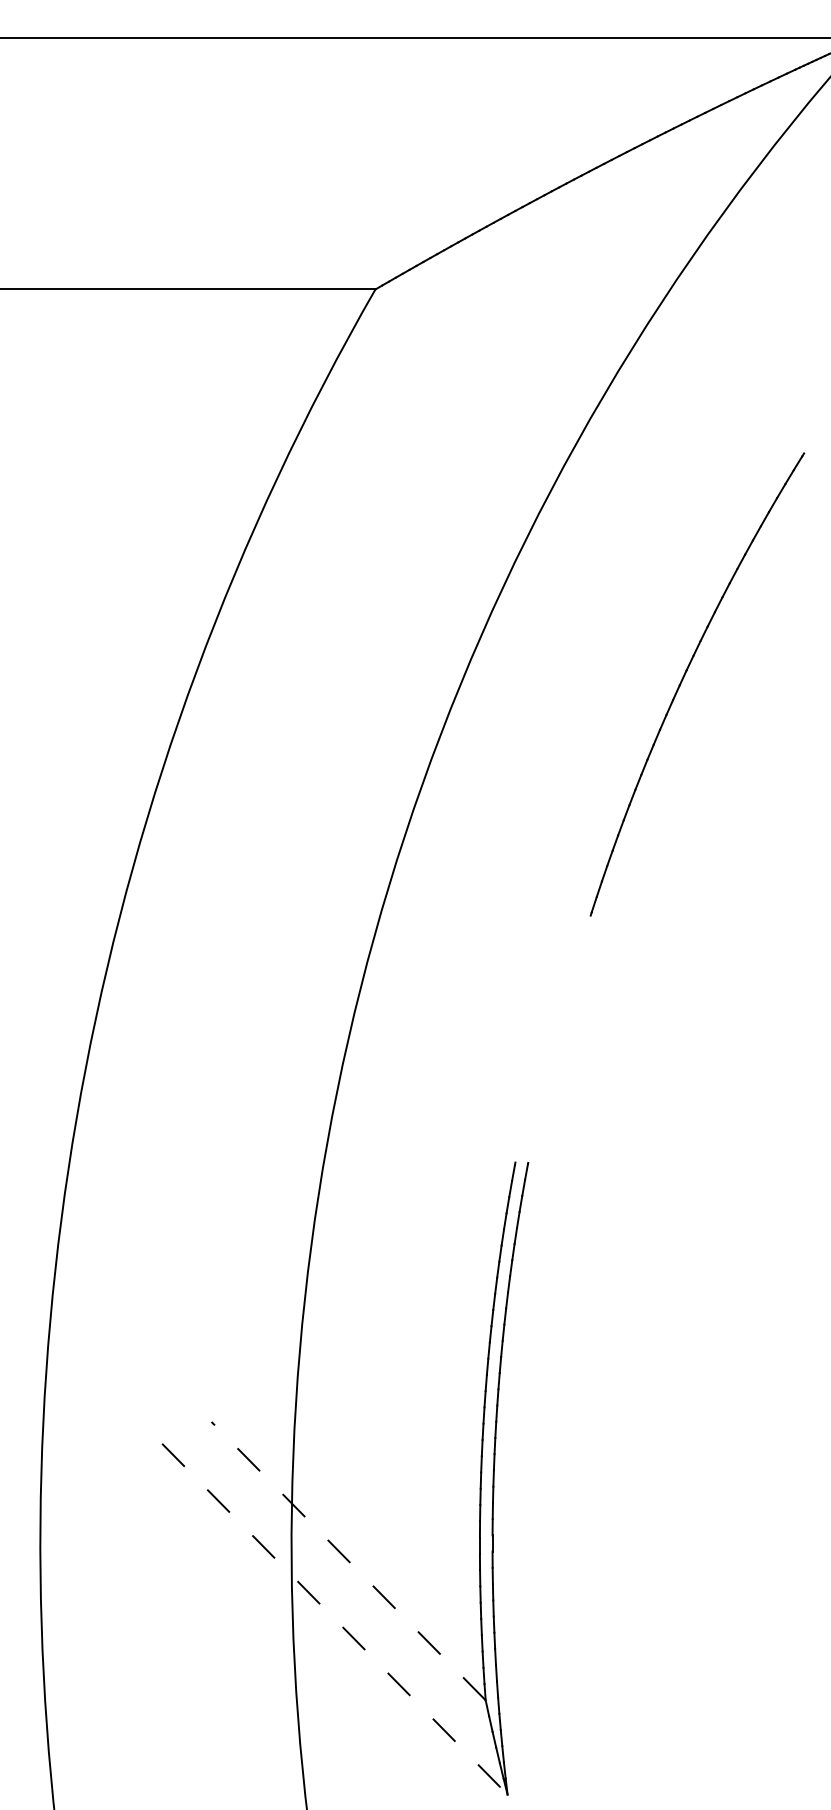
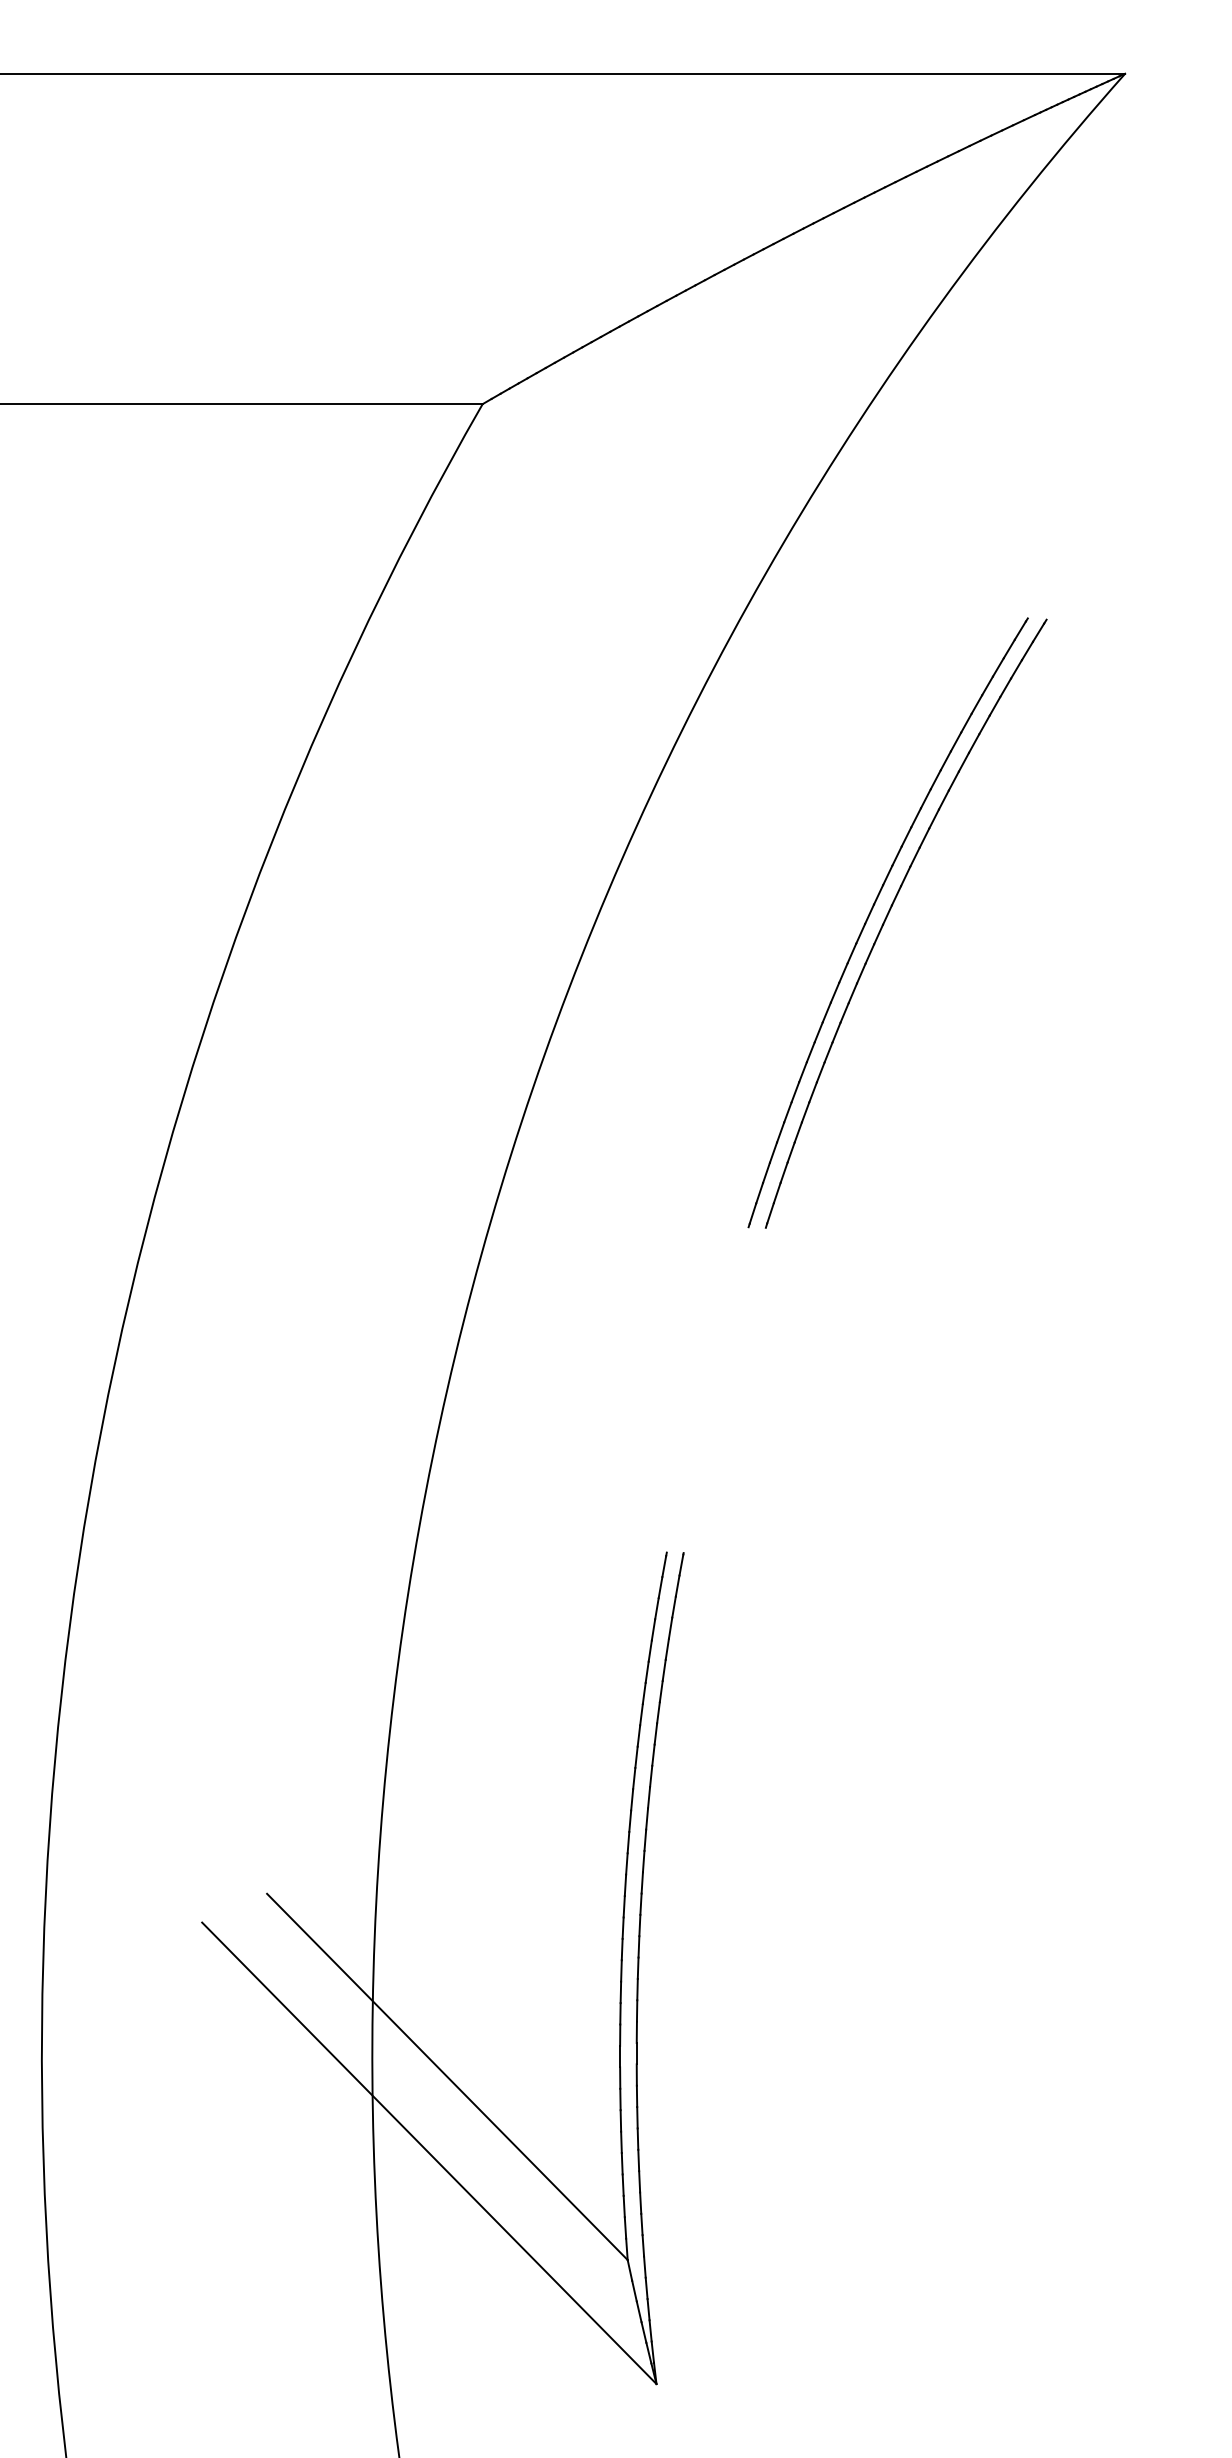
part: (669, 679) -> (869, 917), added
line: (348, 1560) -> (447, 2076), dashed -> solid
line: (335, 1619) -> (429, 2153), dashed -> solid

